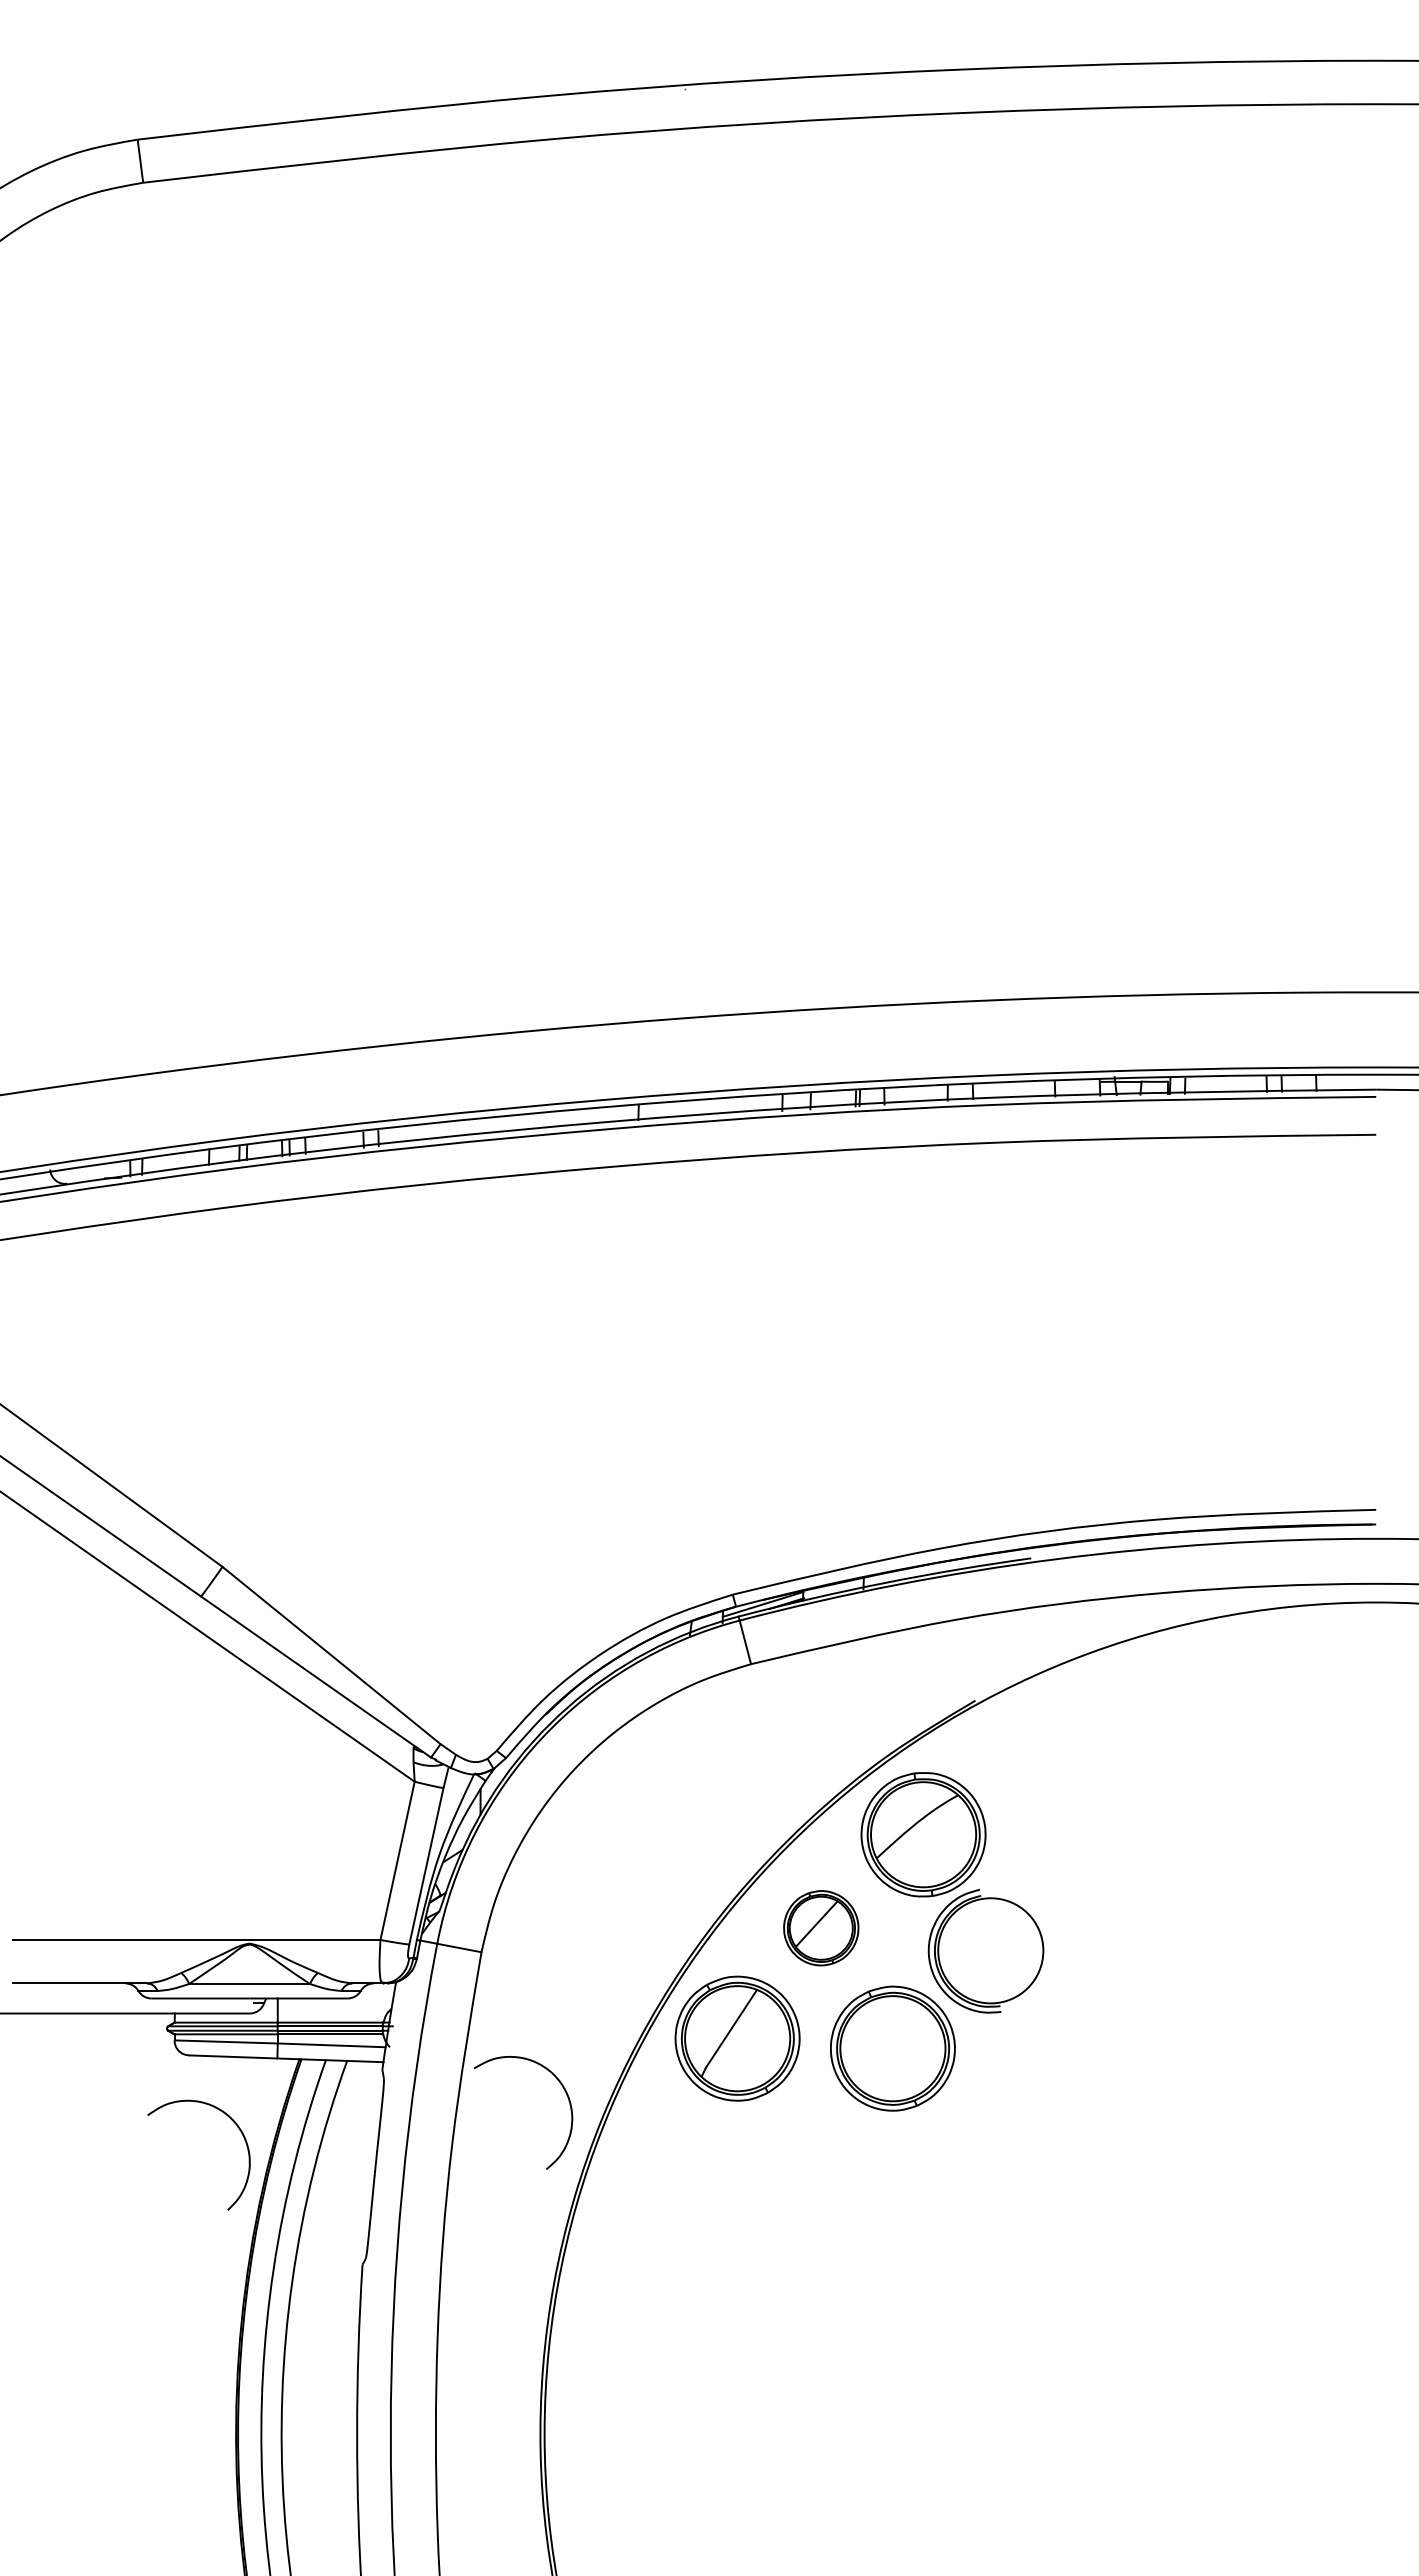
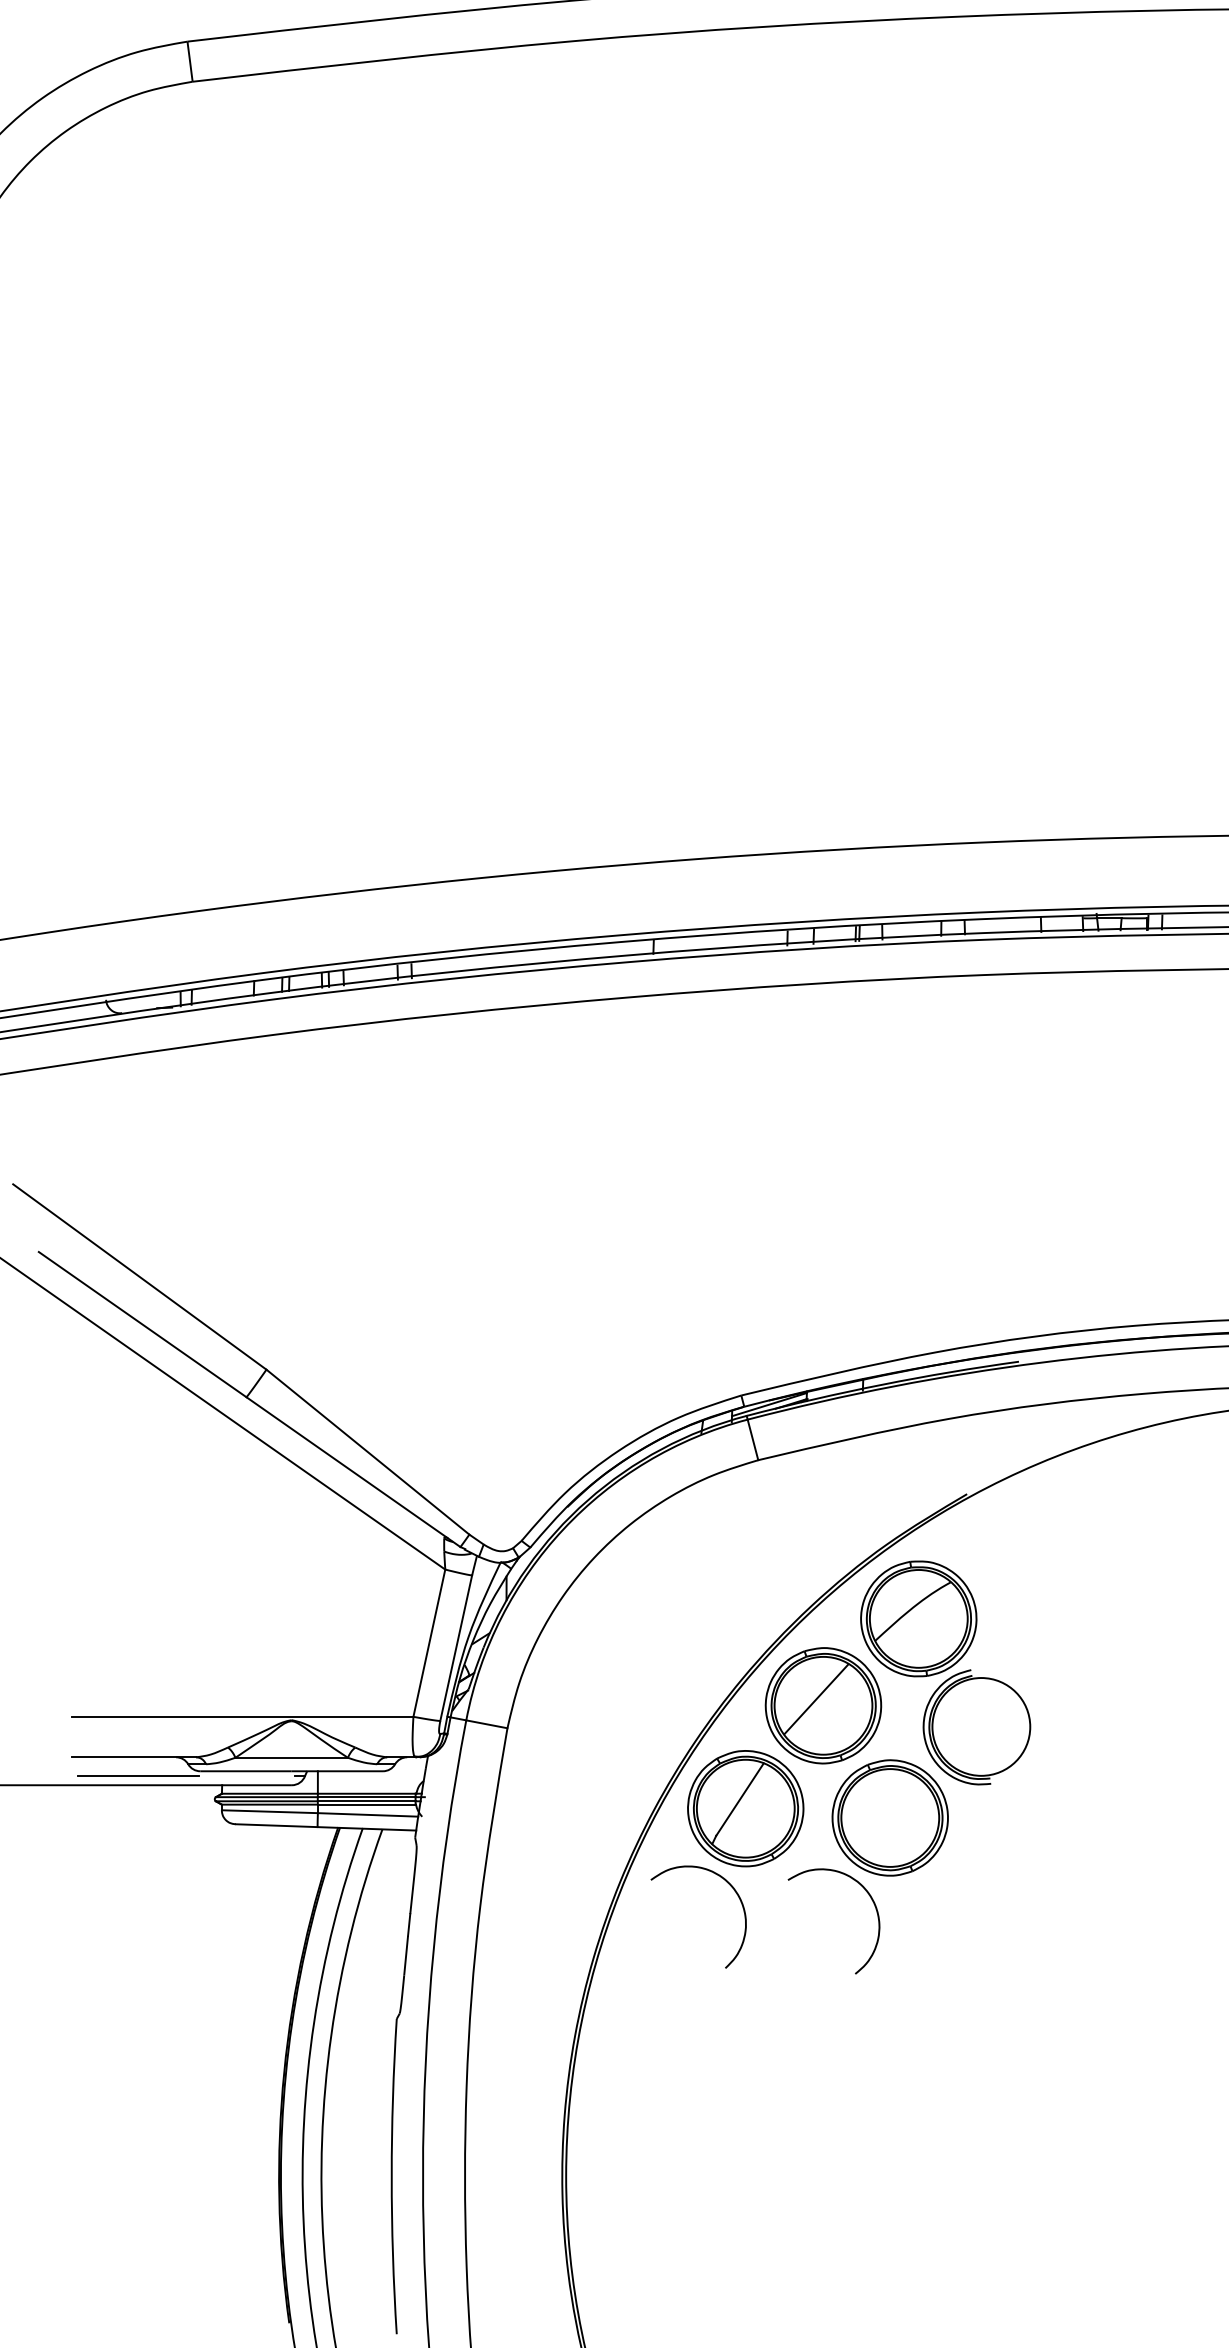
part: (821, 1928) -> (823, 1706), size x1.67
line: (84, 2003) -> (138, 1775), added
curve: (564, 2091) -> (872, 1901), moved
curve: (231, 2120) -> (728, 1884), moved

